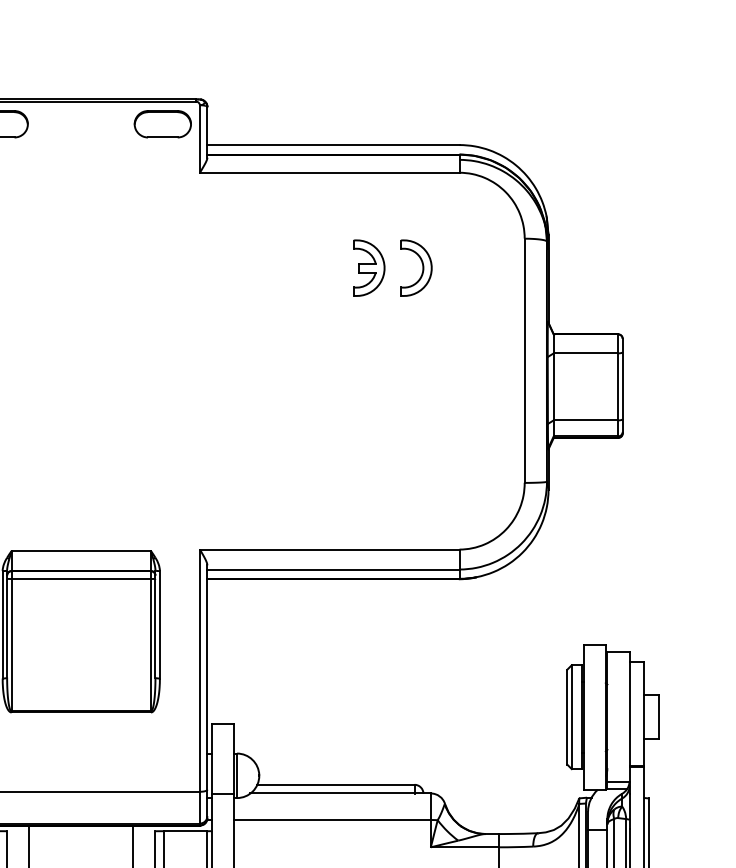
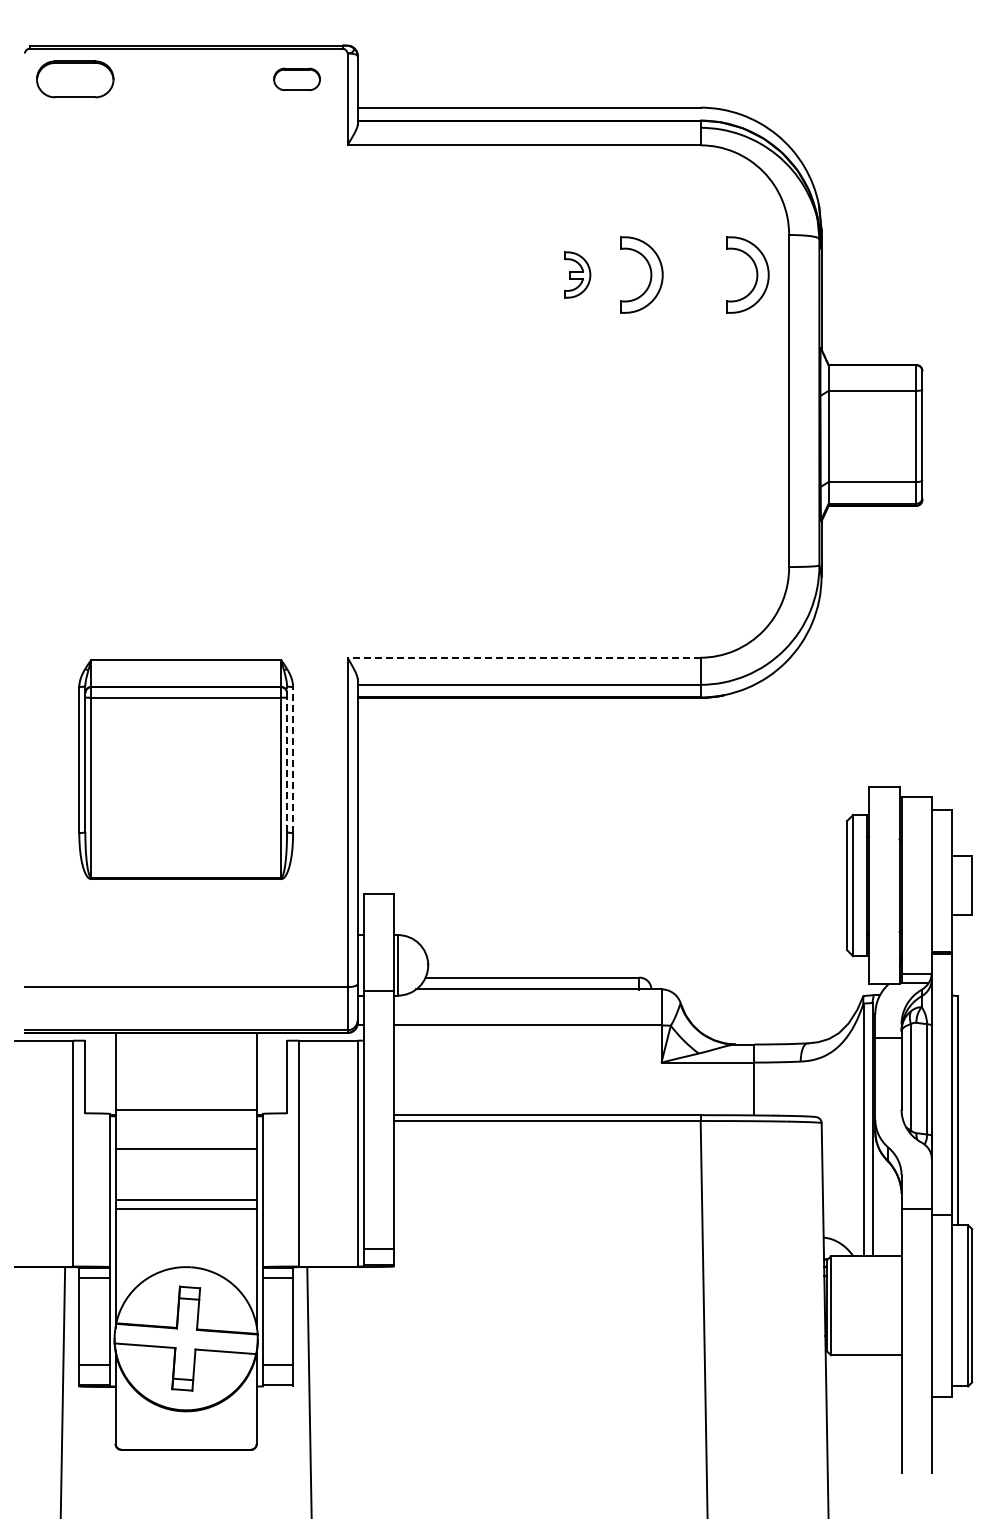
part: (162, 124) -> (296, 79), size x0.6
part: (369, 267) -> (577, 274), size x0.6
part: (500, 267) -> (756, 274), added
line: (329, 549) -> (523, 657), solid -> dashed
line: (155, 624) -> (287, 759), solid -> dashed
line: (160, 624) -> (293, 759), solid -> dashed

